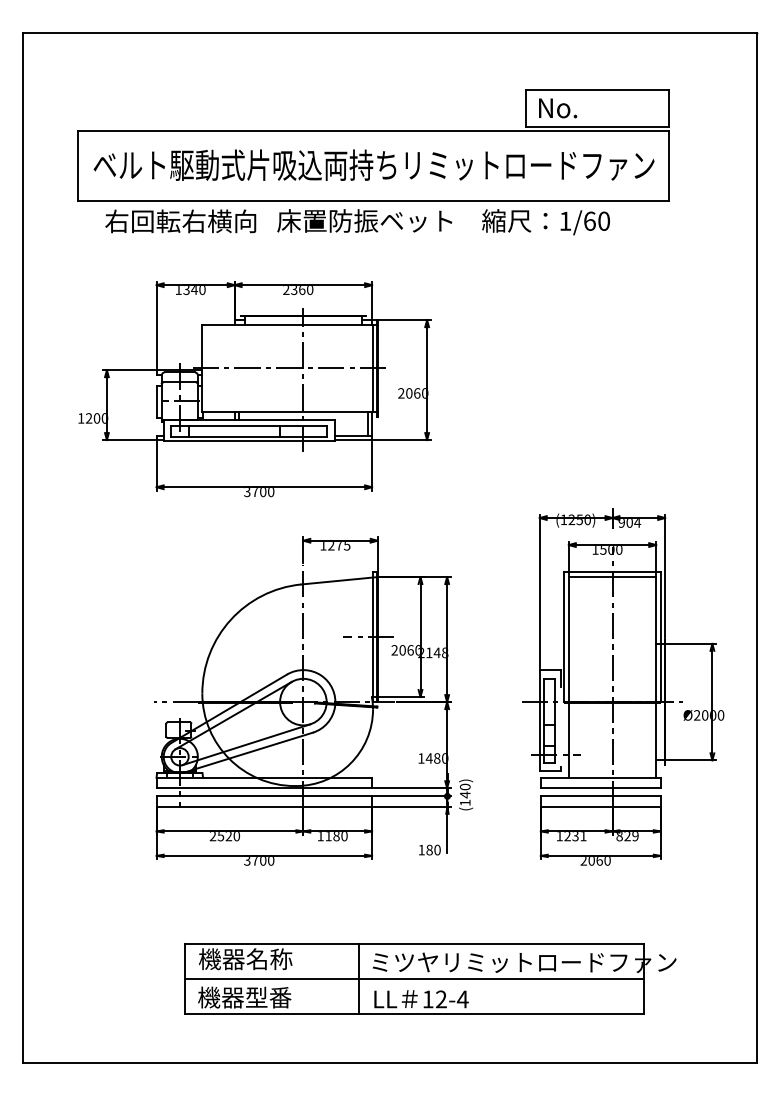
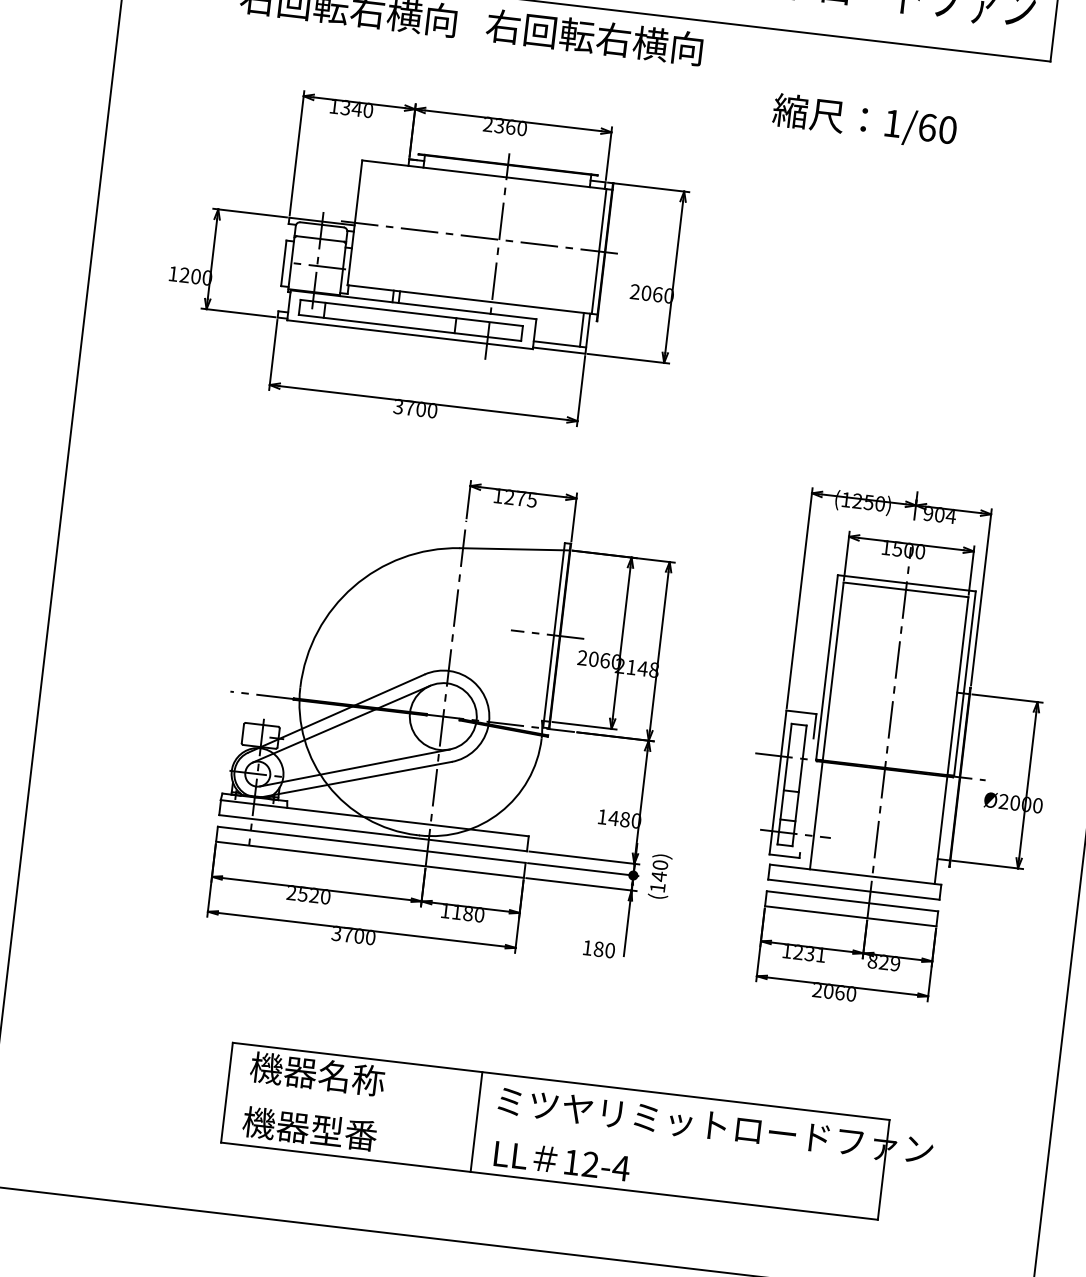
text: (364, 220) -> (611, 38), 床置防振ベット -> 右回転右横向
text: (545, 222) -> (863, 121), moved
line: (414, 979) -> (555, 1131), removed

